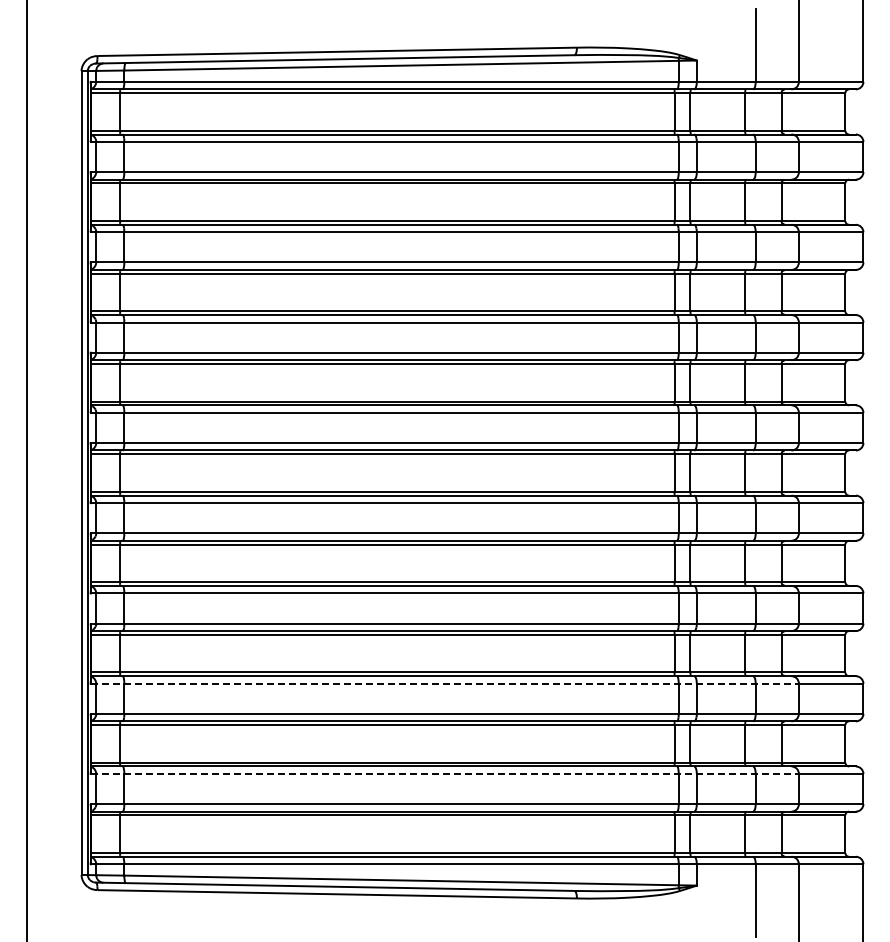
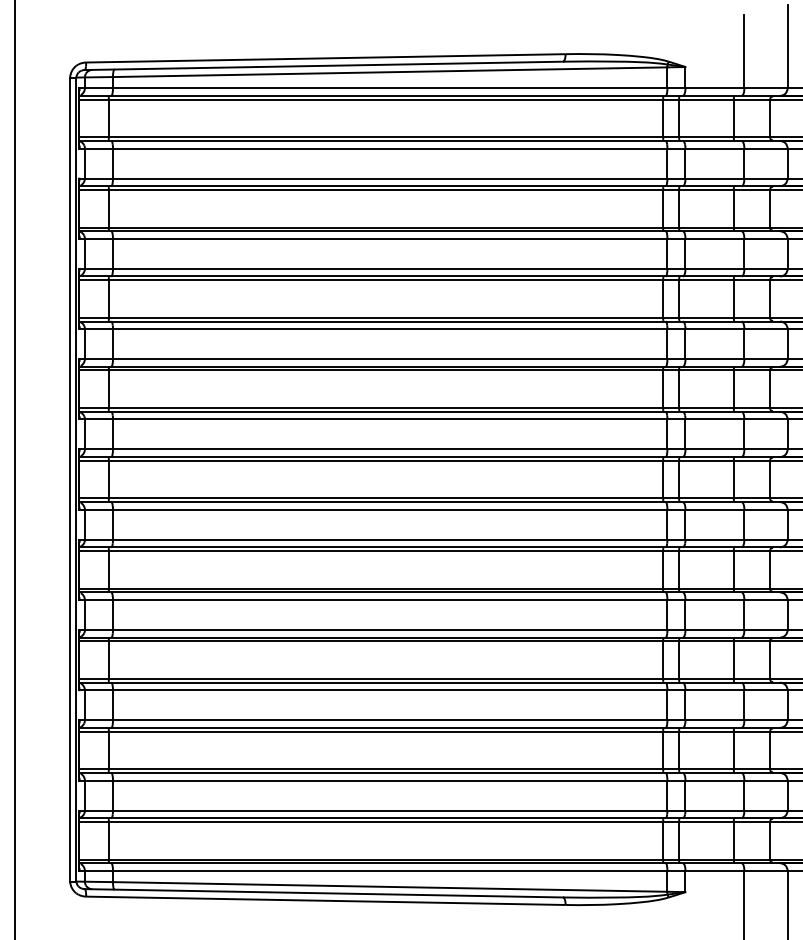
line: (445, 683) -> (434, 690), dashed -> solid
line: (445, 774) -> (434, 781), dashed -> solid

